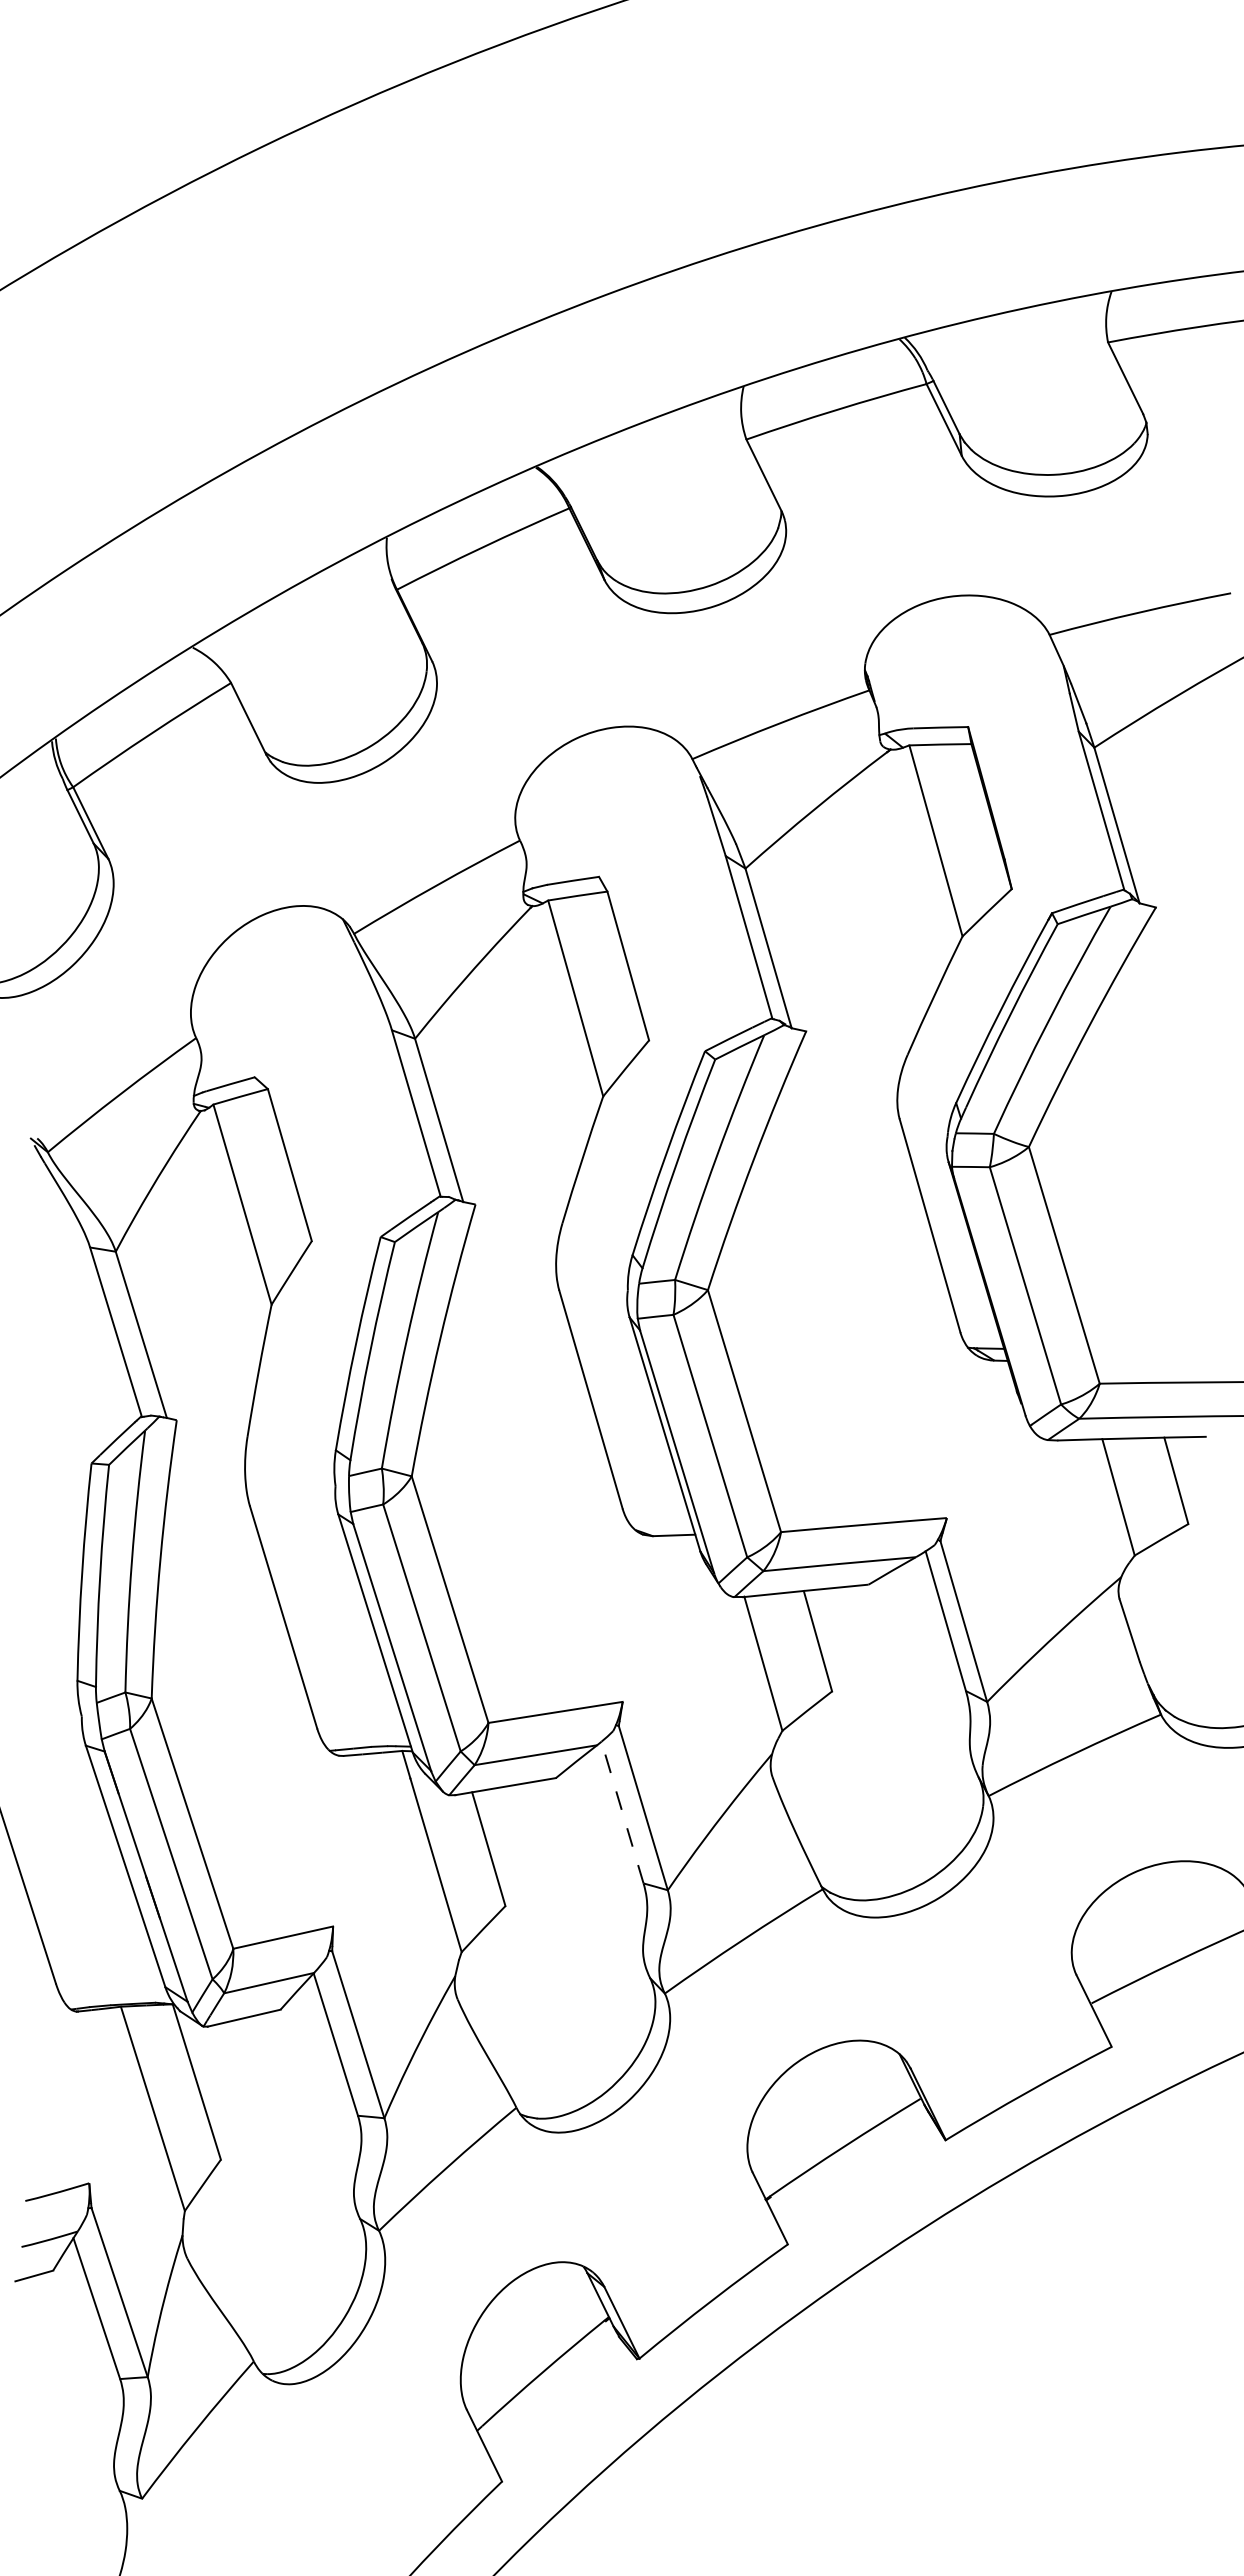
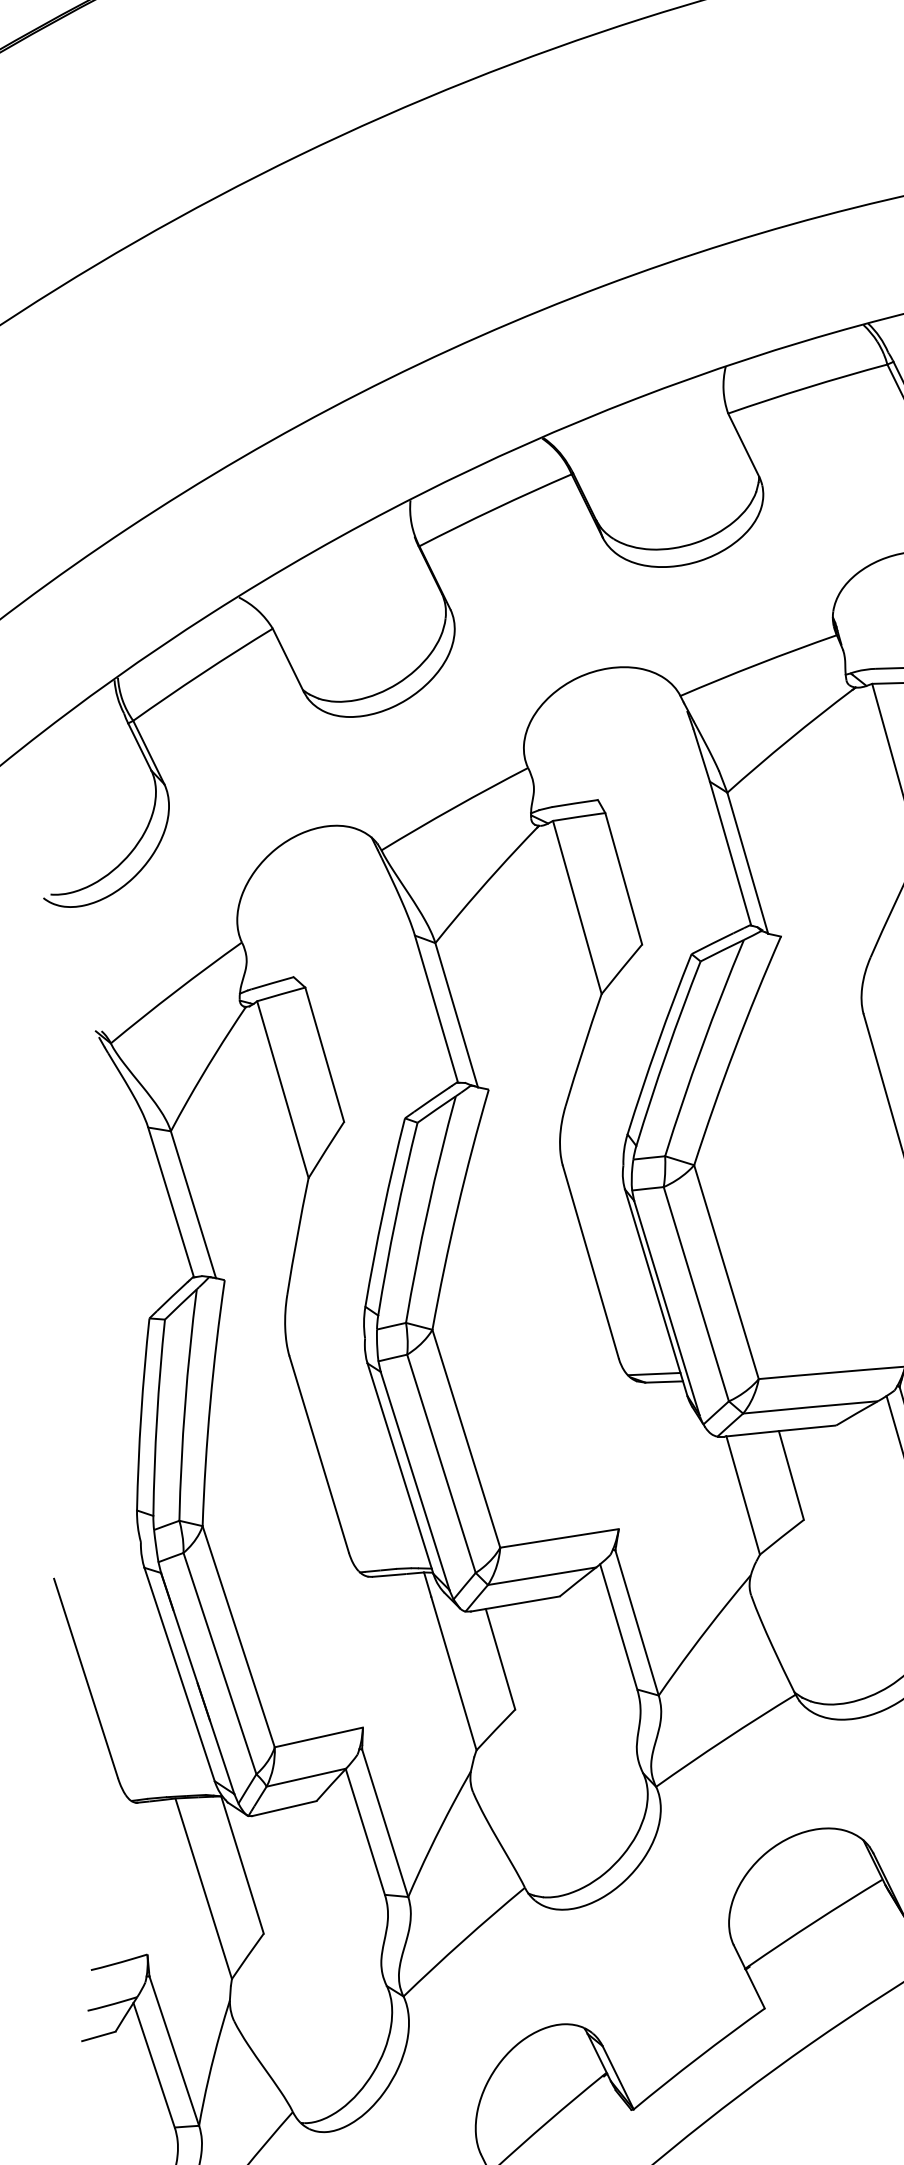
line: (662, 1526) -> (654, 1374), added
line: (622, 1812) -> (618, 1626), dashed -> solid

